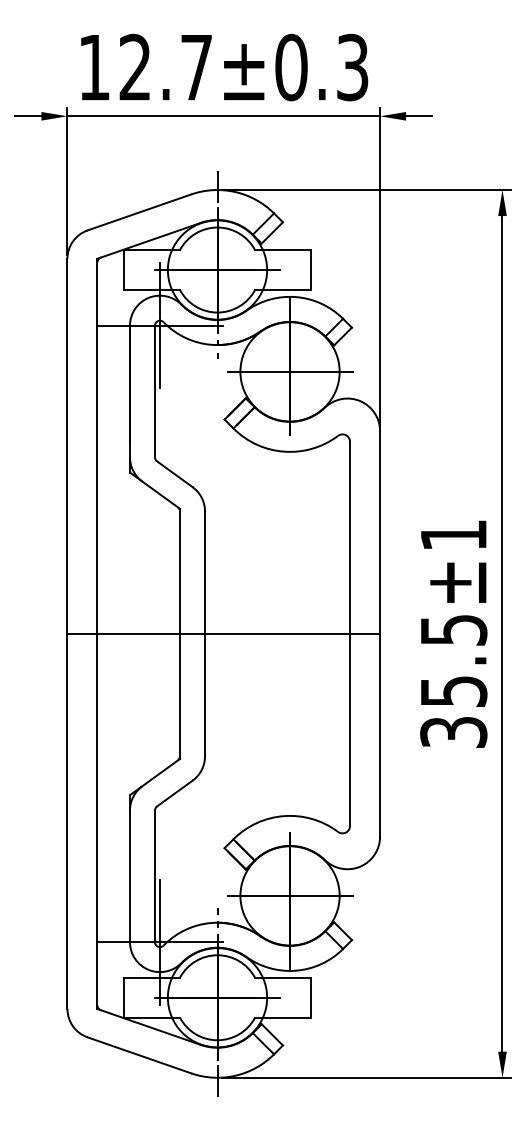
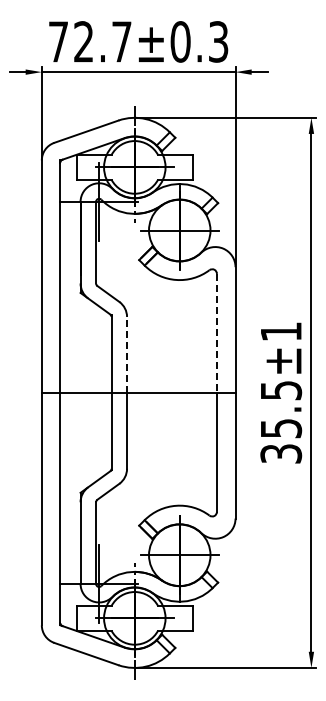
text: (94, 66) -> (58, 41), 12.7±0.3 -> 72.7±0.3
line: (349, 538) -> (216, 333), solid -> dashed
line: (205, 571) -> (127, 354), solid -> dashed

